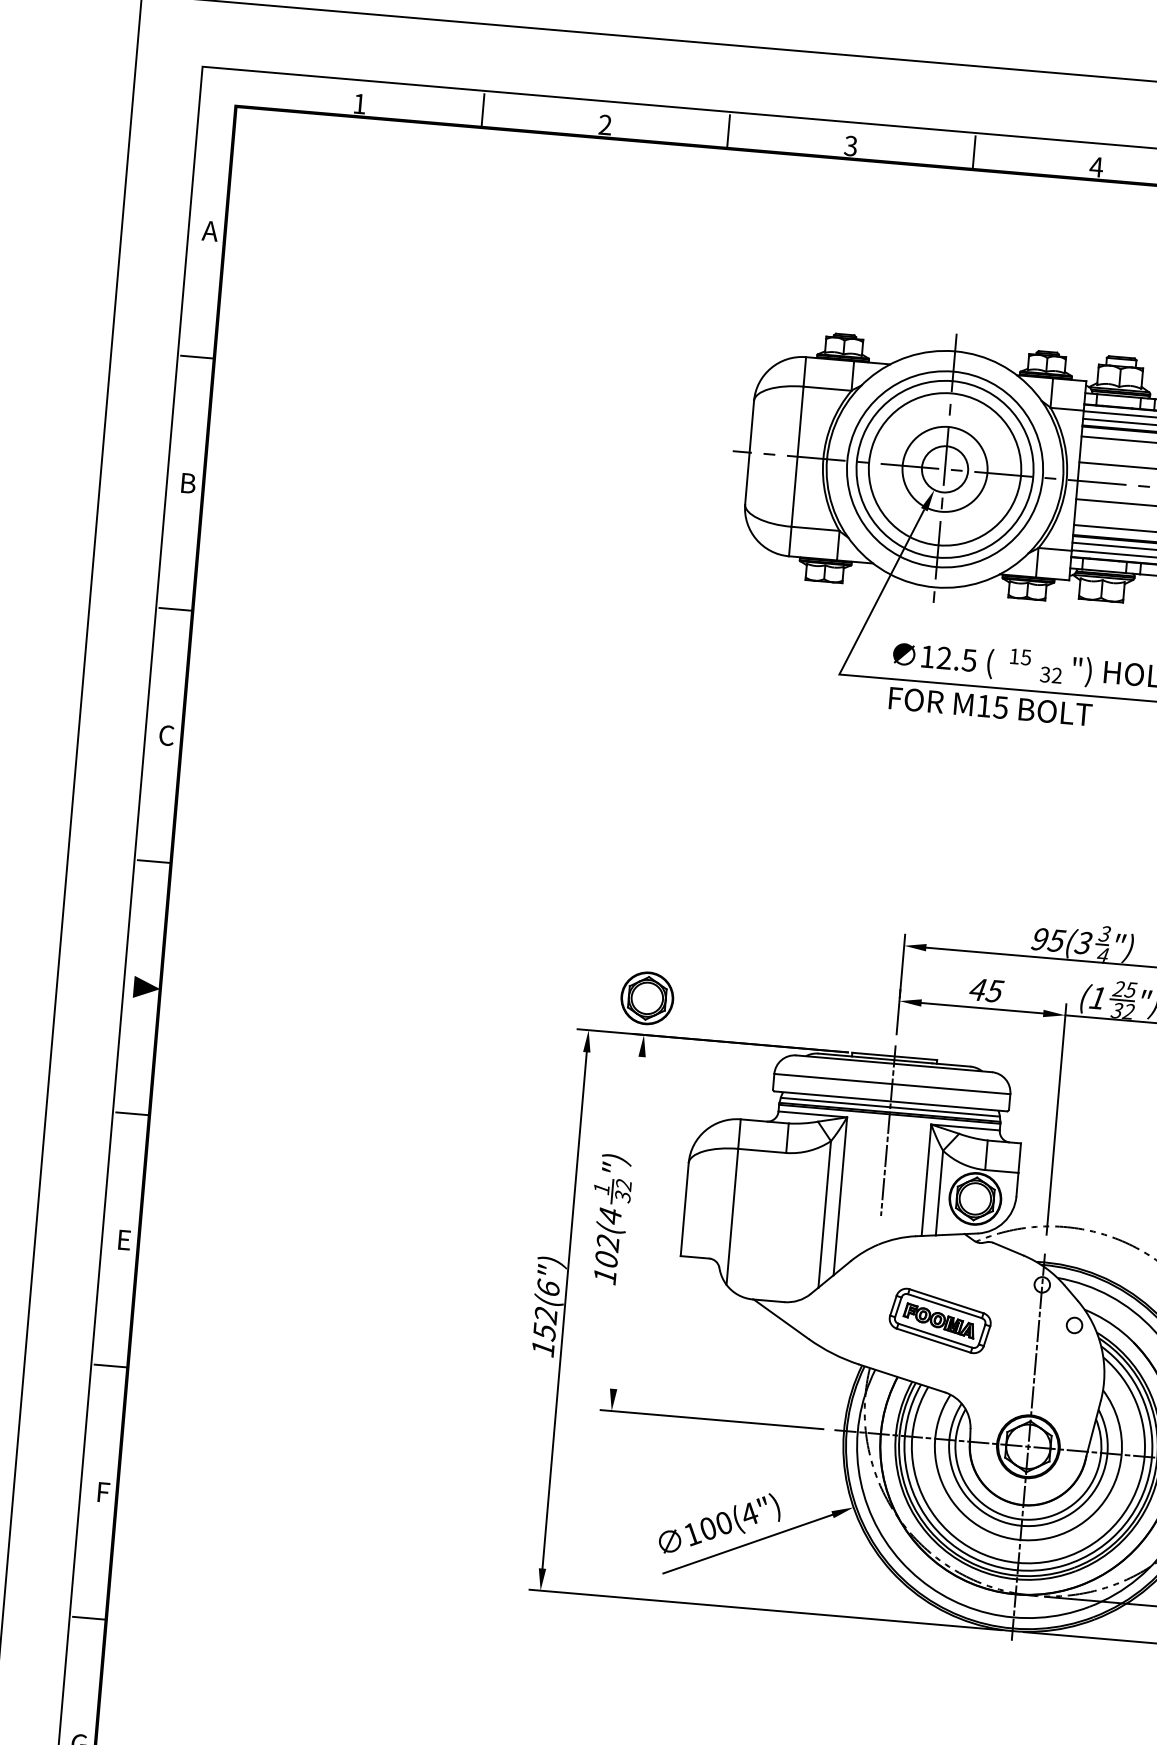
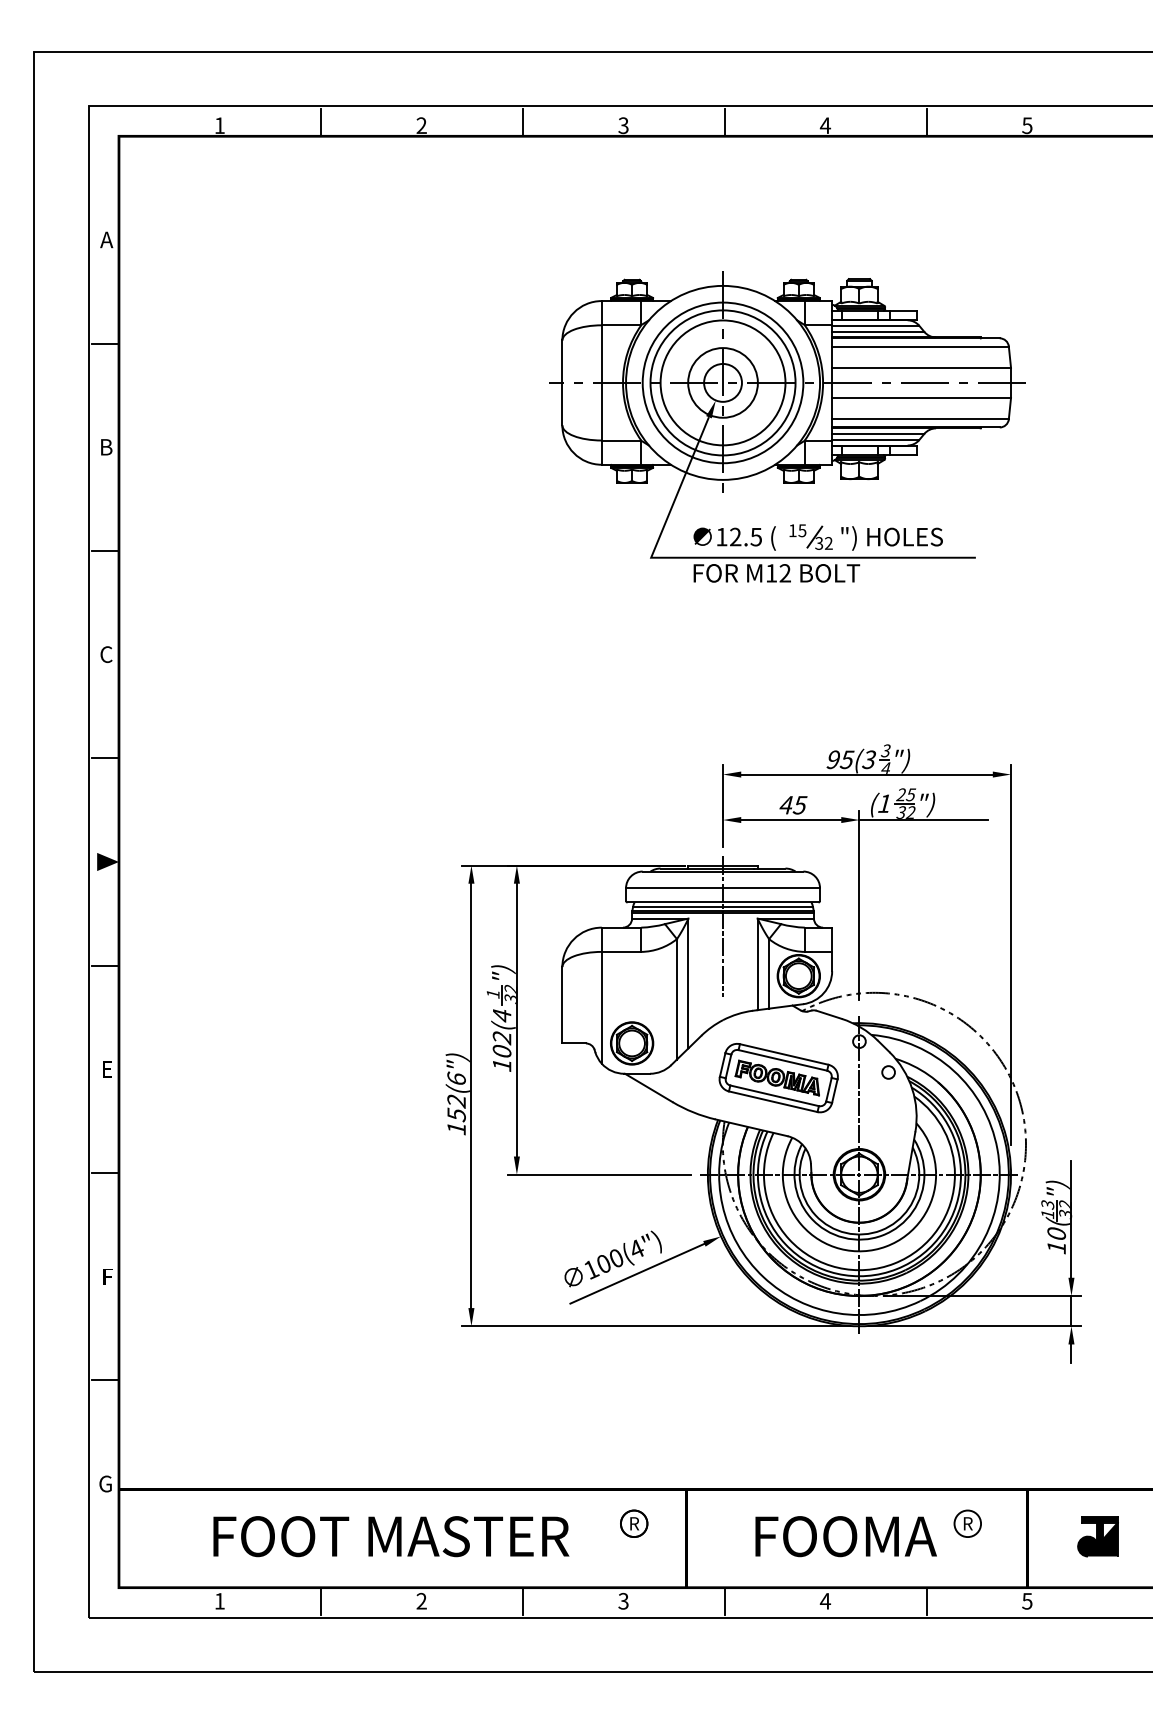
line: (1040, 665) -> (814, 536), added
text: (999, 707) -> (784, 573), M15 -> M12
part: (647, 998) -> (632, 1043), moved
line: (627, 1222) -> (516, 1019), added
part: (939, 1321) -> (778, 1078), size x1.43

